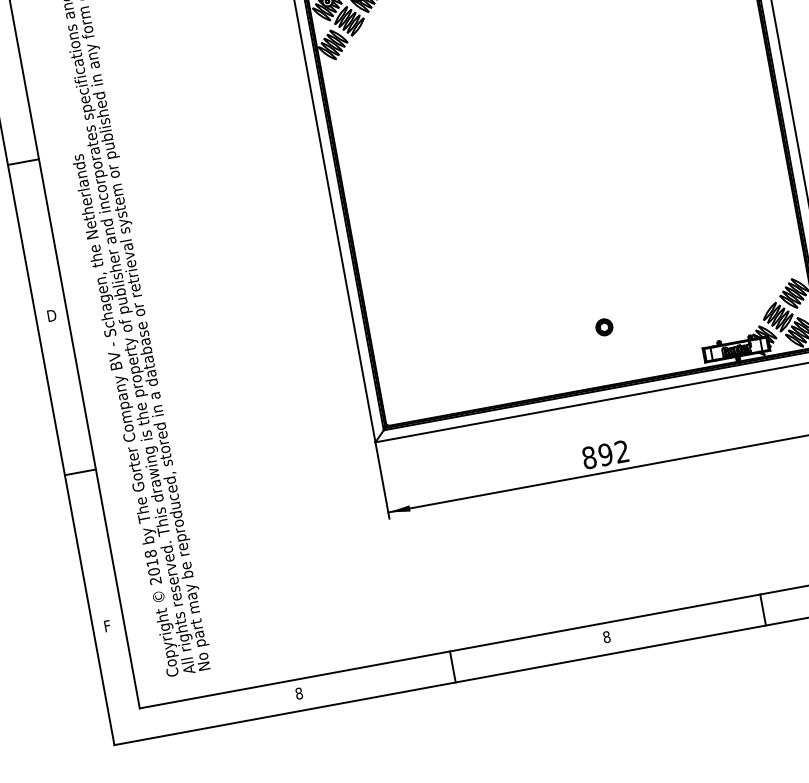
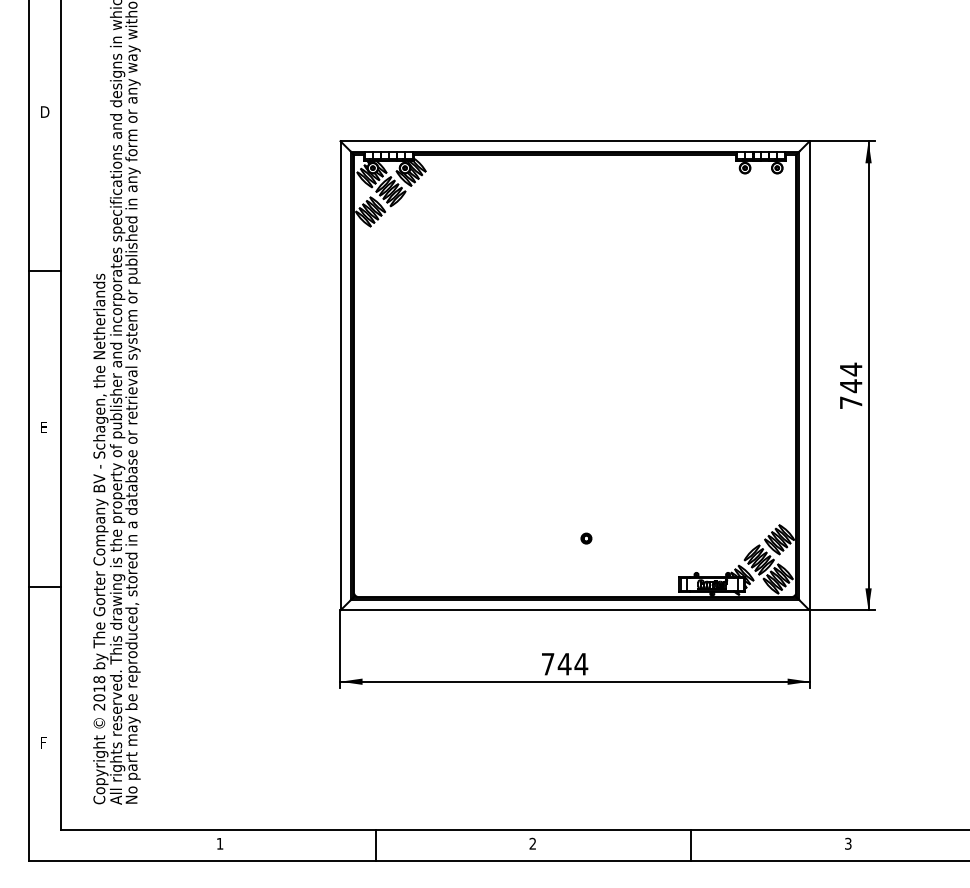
text: (52, 315) -> (45, 427), D -> E
part: (604, 327) -> (586, 538), size x0.62
text: (605, 454) -> (564, 663), 892 -> 744
text: (606, 636) -> (532, 843), 8 -> 2
text: (298, 693) -> (219, 843), 8 -> 1

